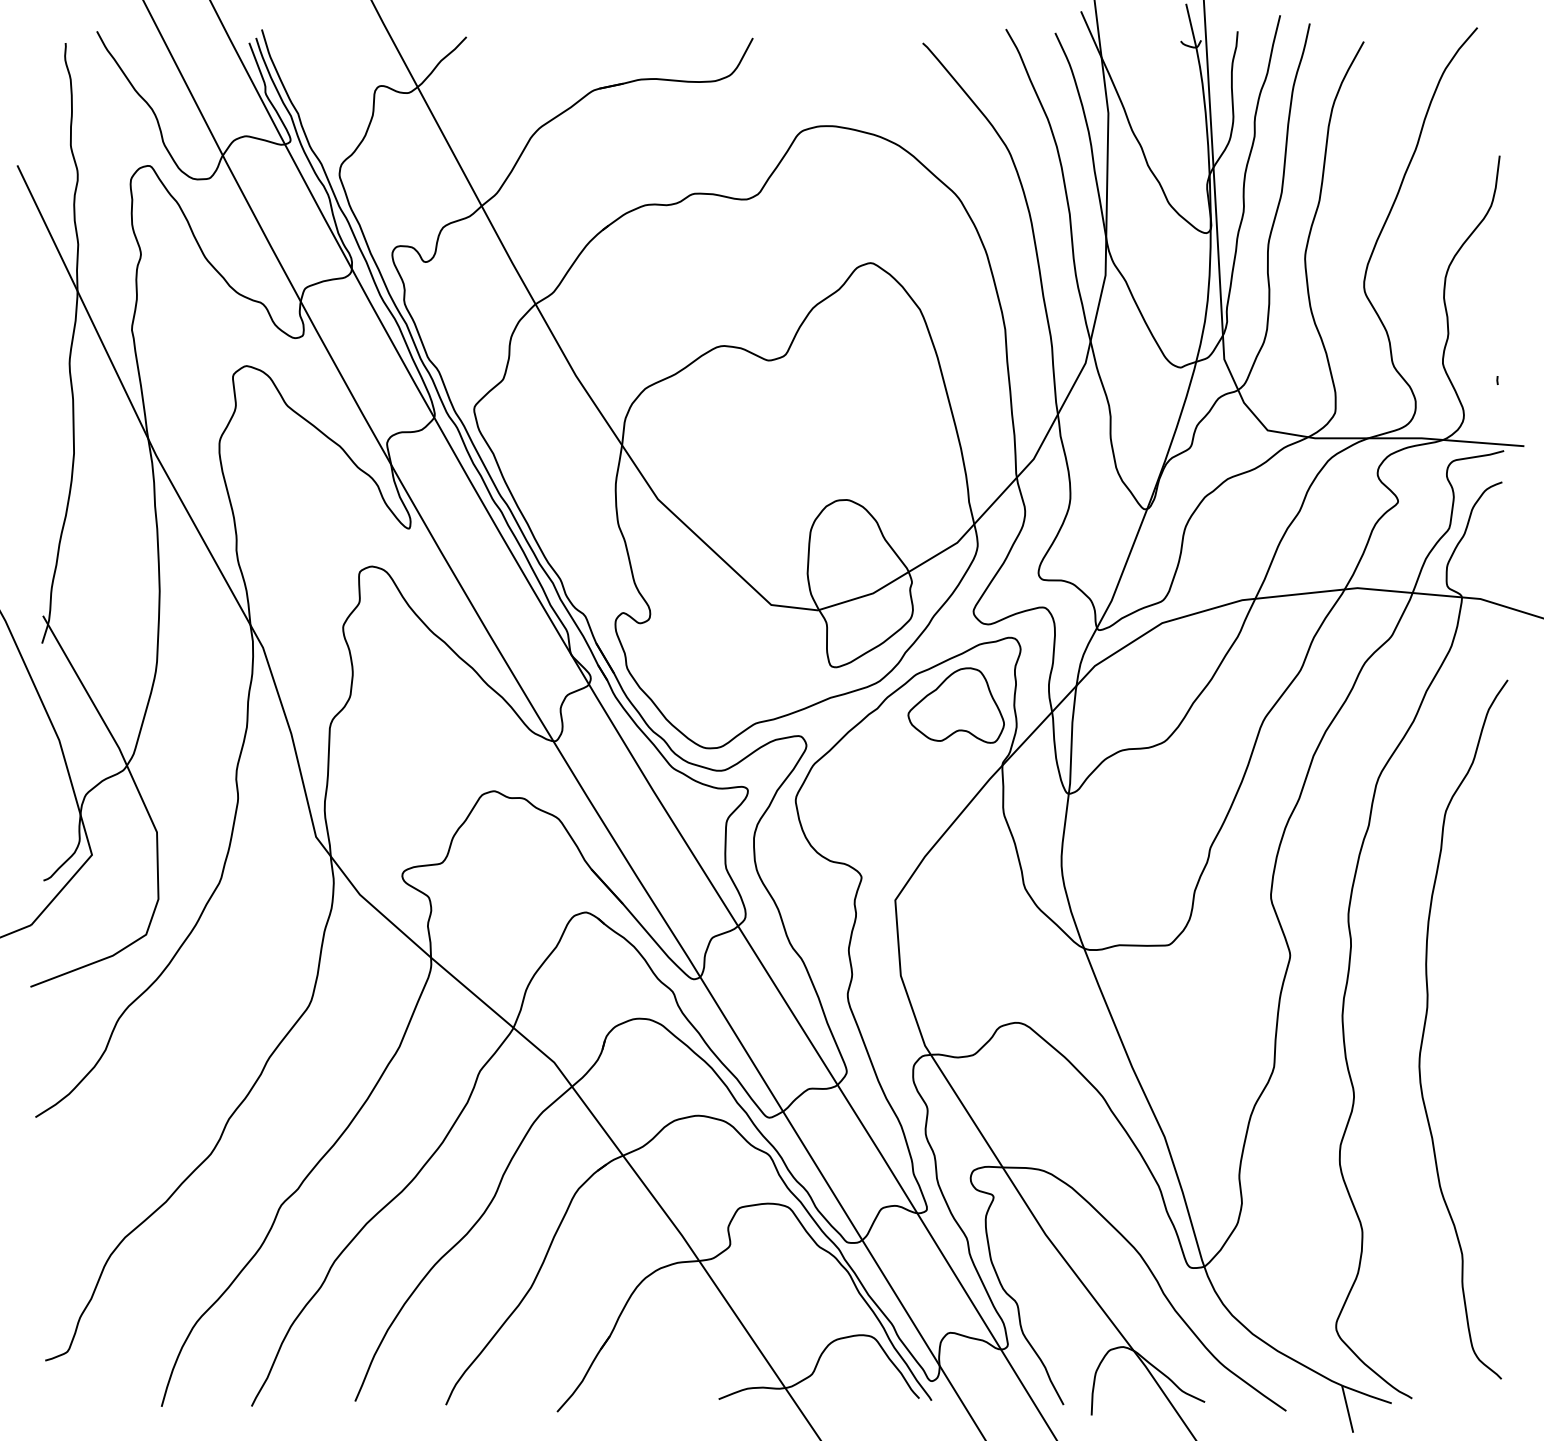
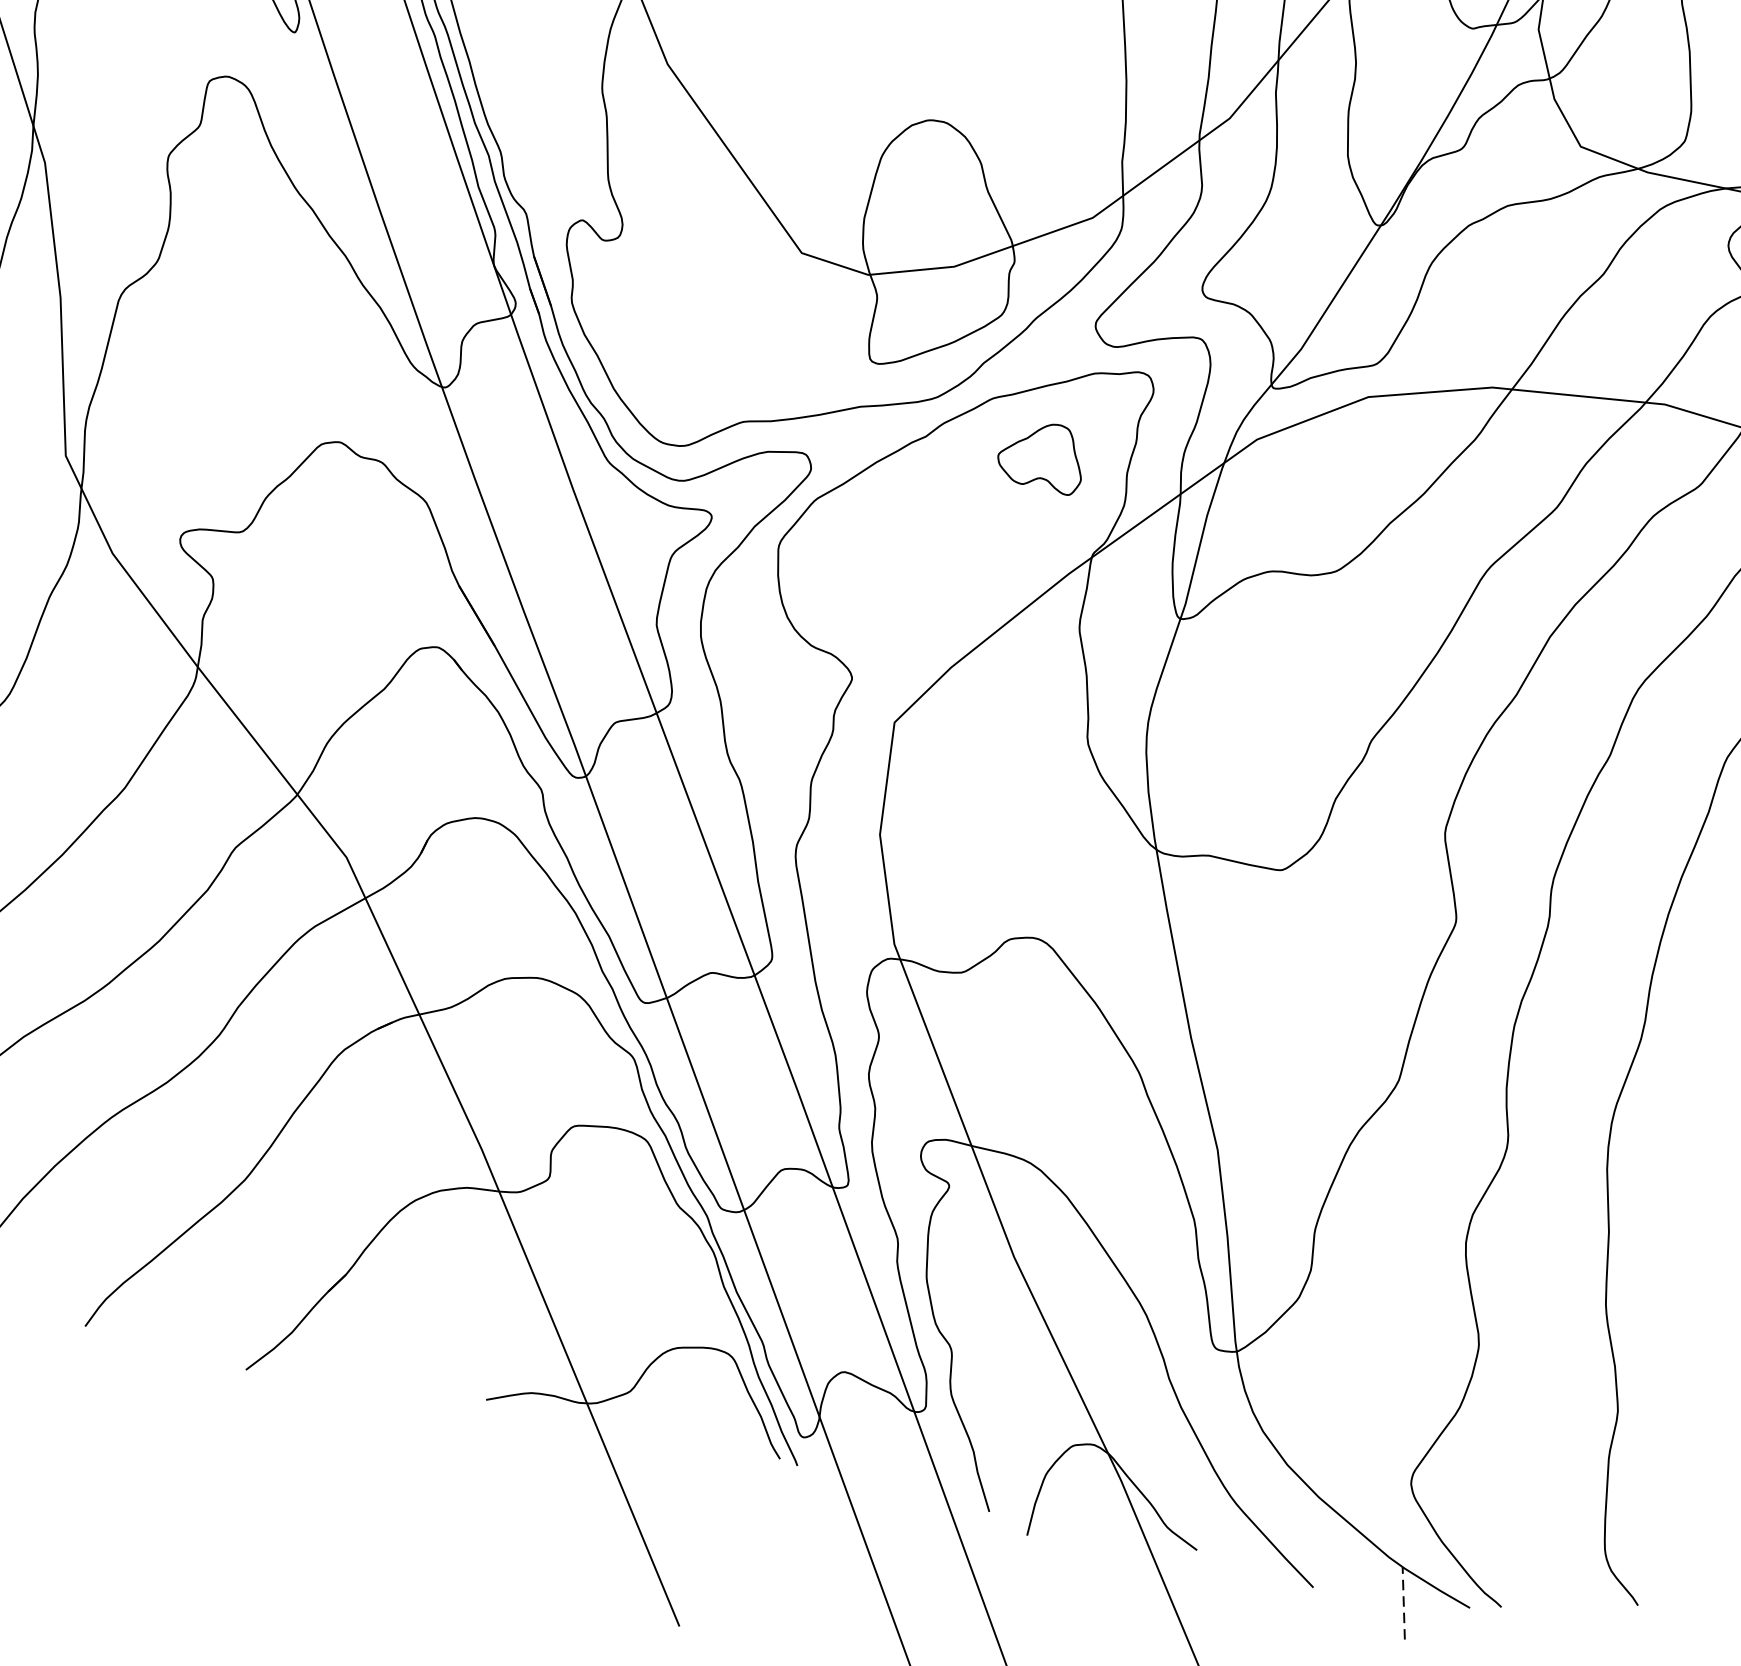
part: (955, 705) -> (1041, 455), size x0.6
line: (1347, 1408) -> (1403, 1602), solid -> dashed

